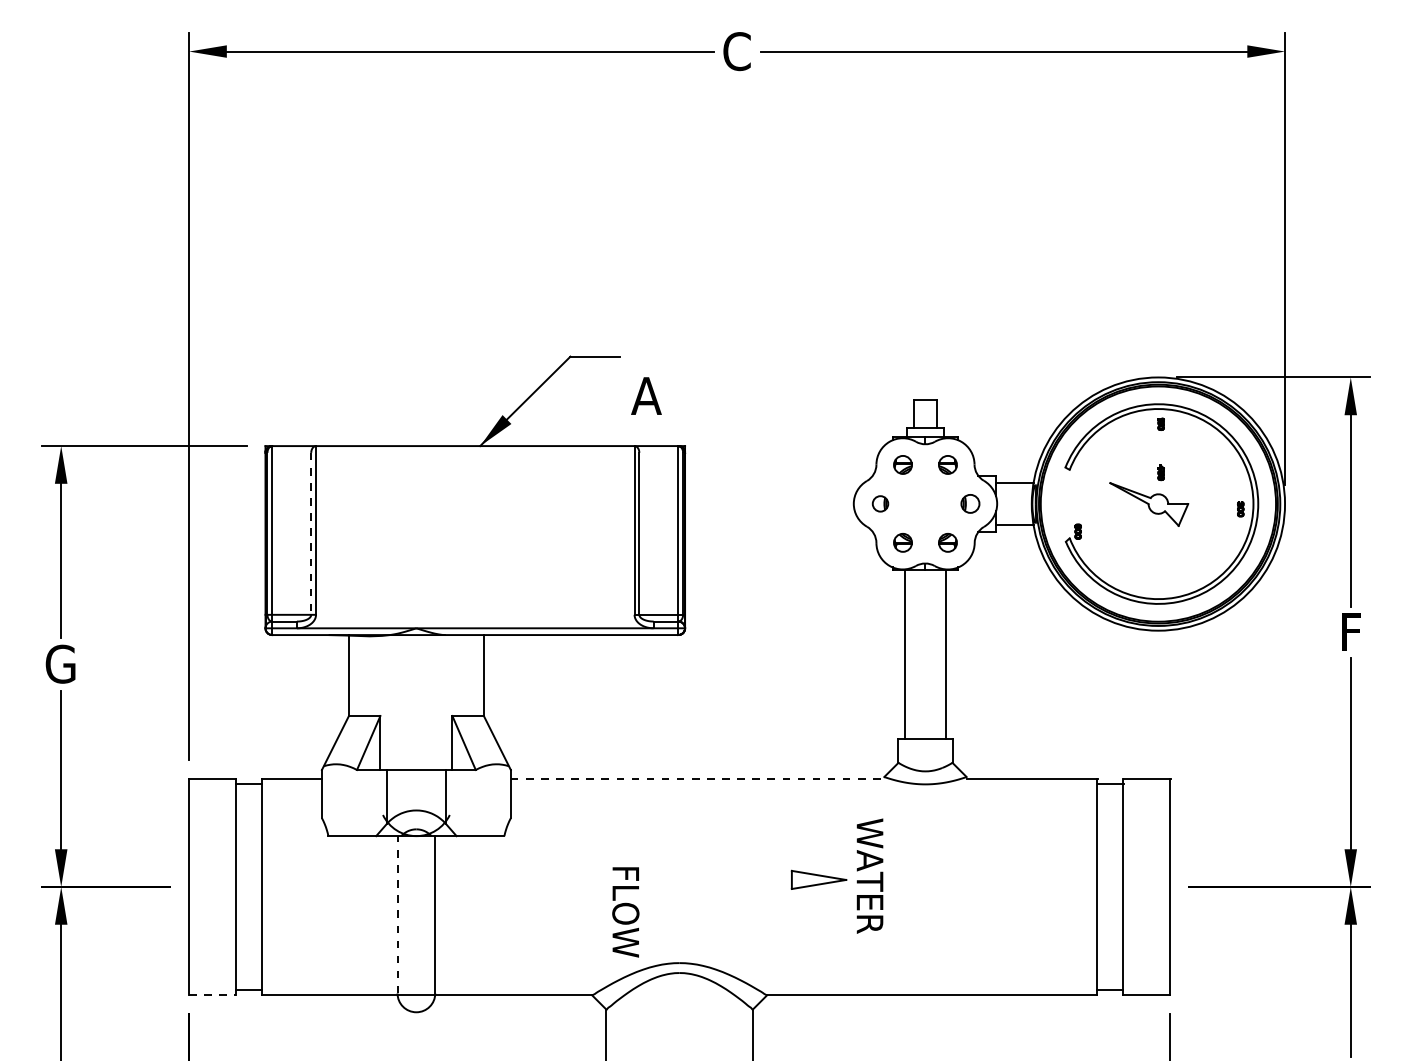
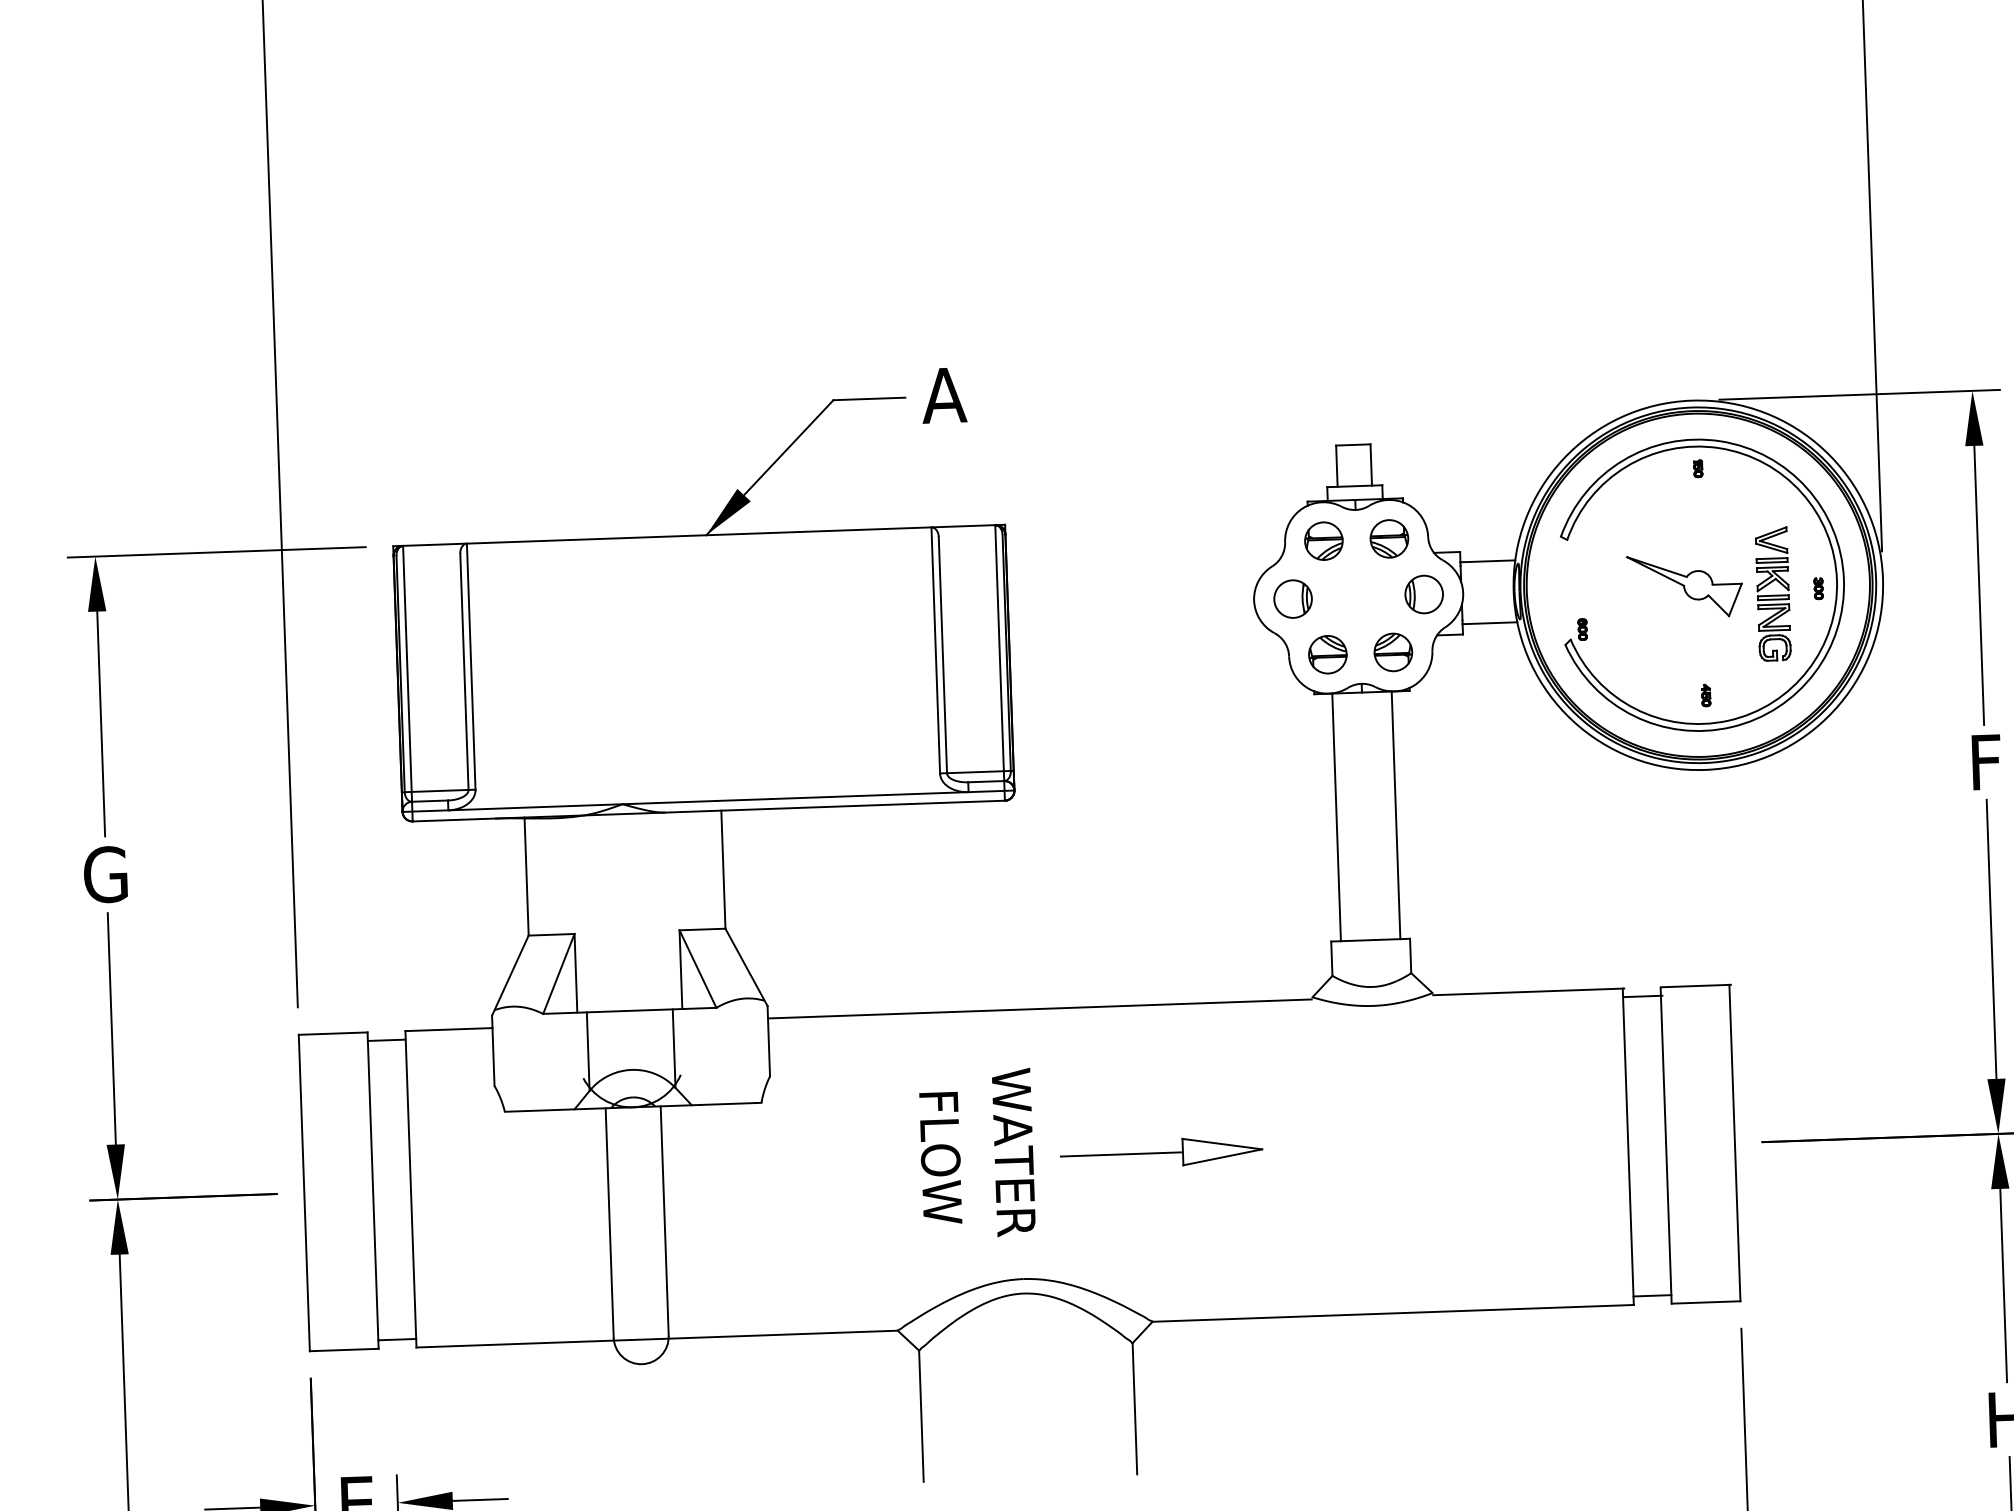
text: (646, 395) -> (944, 394), moved
part: (902, 464) -> (1323, 540), size x1.43
part: (947, 464) -> (1388, 538), size x1.43
part: (1160, 472) -> (1705, 695), moved
part: (880, 503) -> (1293, 598), size x1.67
part: (970, 503) -> (1424, 594), size x1.43
part: (1209, 511) -> (1773, 593), added
line: (311, 533) -> (464, 671), dashed -> solid
part: (902, 542) -> (1327, 654), size x1.43
part: (947, 542) -> (1392, 652), size x1.43
line: (697, 778) -> (1040, 1008), dashed -> solid
text: (869, 875) -> (1013, 1151), moved
line: (749, 880) -> (1121, 1155), added
text: (625, 912) -> (940, 1158), moved
line: (397, 914) -> (609, 1222), dashed -> solid
line: (212, 995) -> (343, 1350), dashed -> solid

